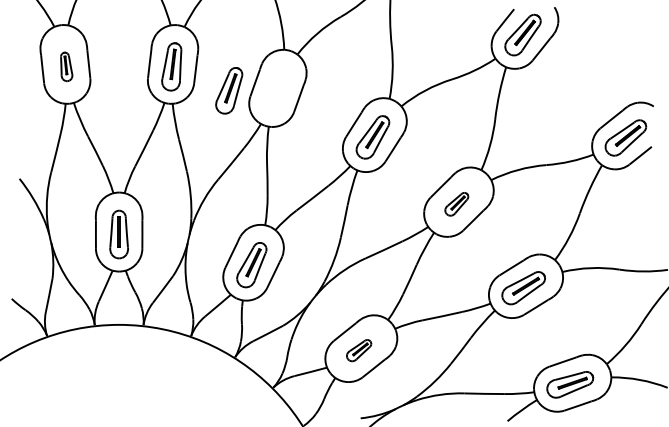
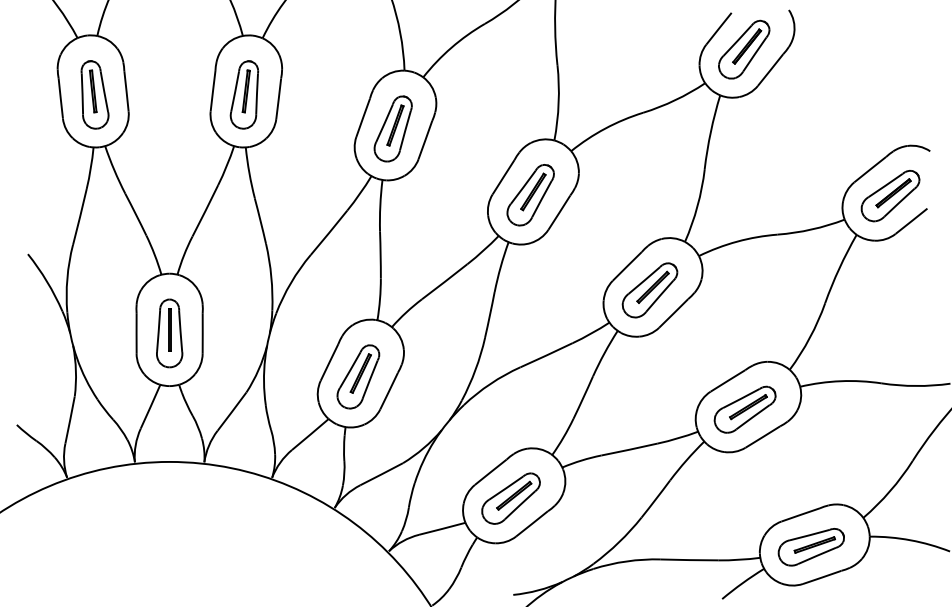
part: (66, 66) -> (94, 94), size x1.67
part: (228, 90) -> (392, 128), moved
part: (456, 204) -> (649, 290), size x1.67
part: (358, 350) -> (510, 498), size x1.67

